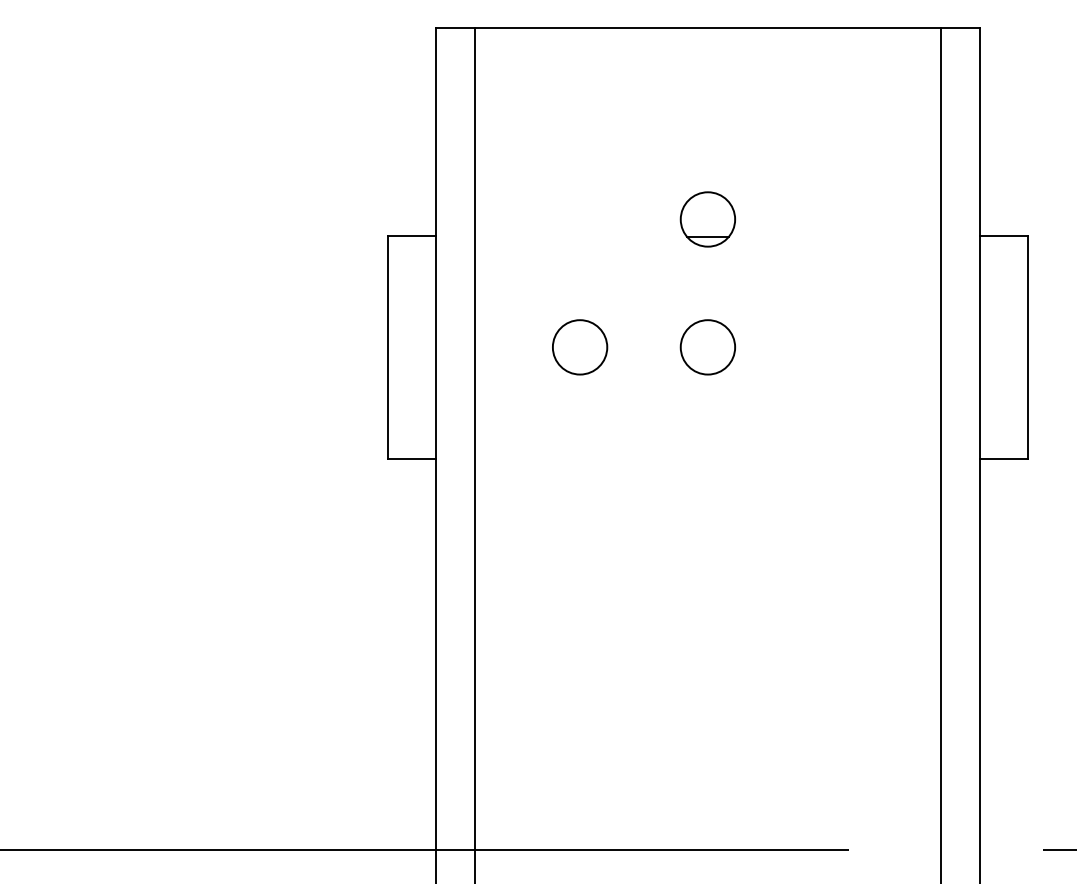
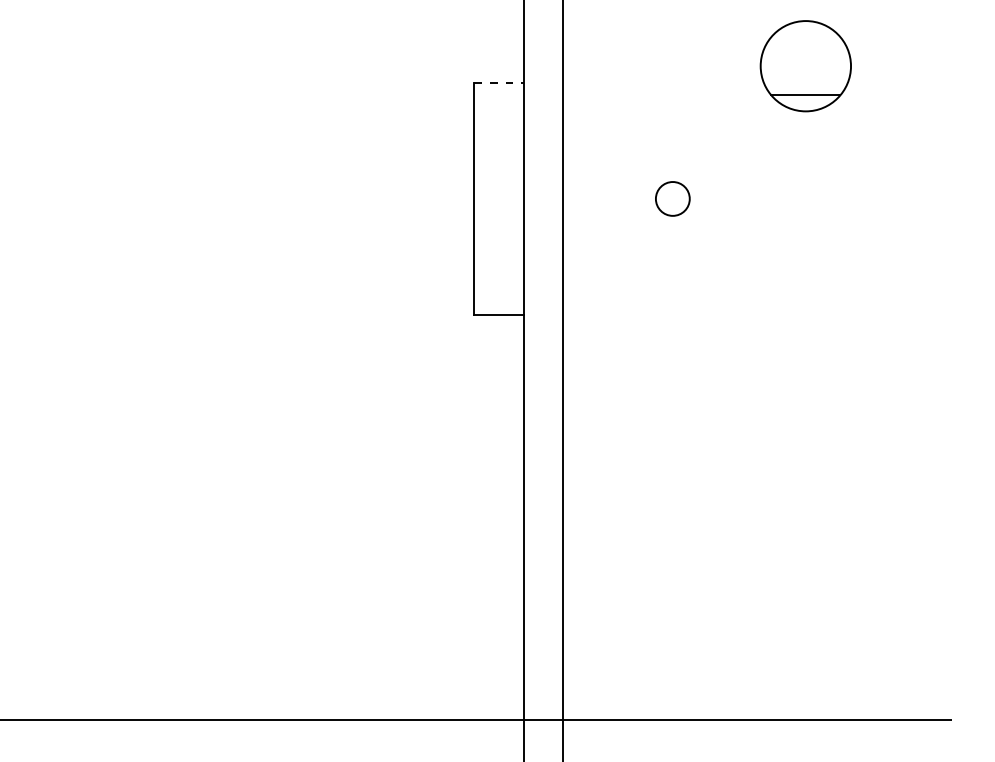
part: (707, 219) -> (805, 66), size x1.6
line: (412, 235) -> (498, 82), solid -> dashed
circle: (579, 347) -> (672, 199), size x0.6
circle: (707, 347) -> (805, 199), removed

